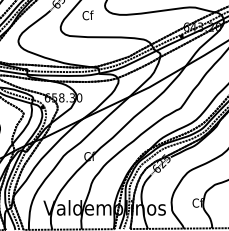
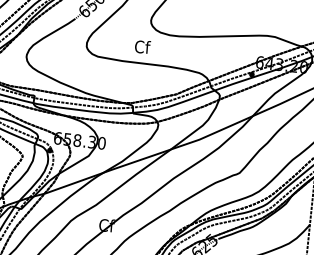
text: (87, 15) -> (141, 46), moved

